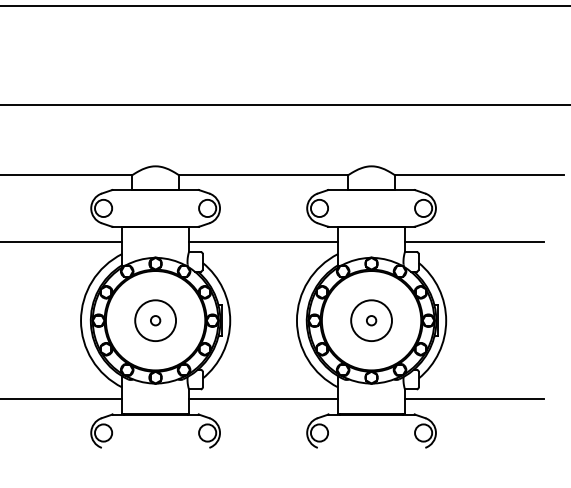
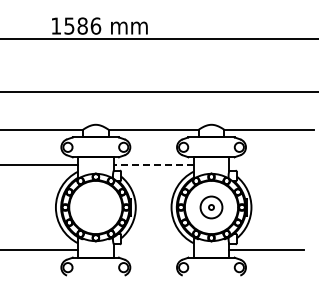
line: (263, 242) -> (153, 165), solid -> dashed
line: (474, 242) -> (266, 165), removed
part: (154, 320) -> (95, 207), removed
line: (263, 399) -> (153, 249), removed

